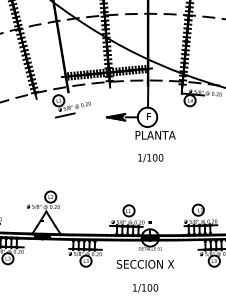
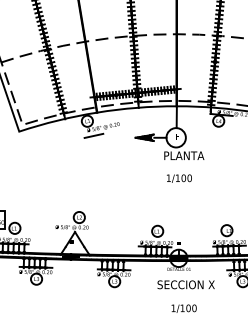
text: (144, 264) -> (185, 284), moved
text: (144, 288) -> (183, 308), moved

